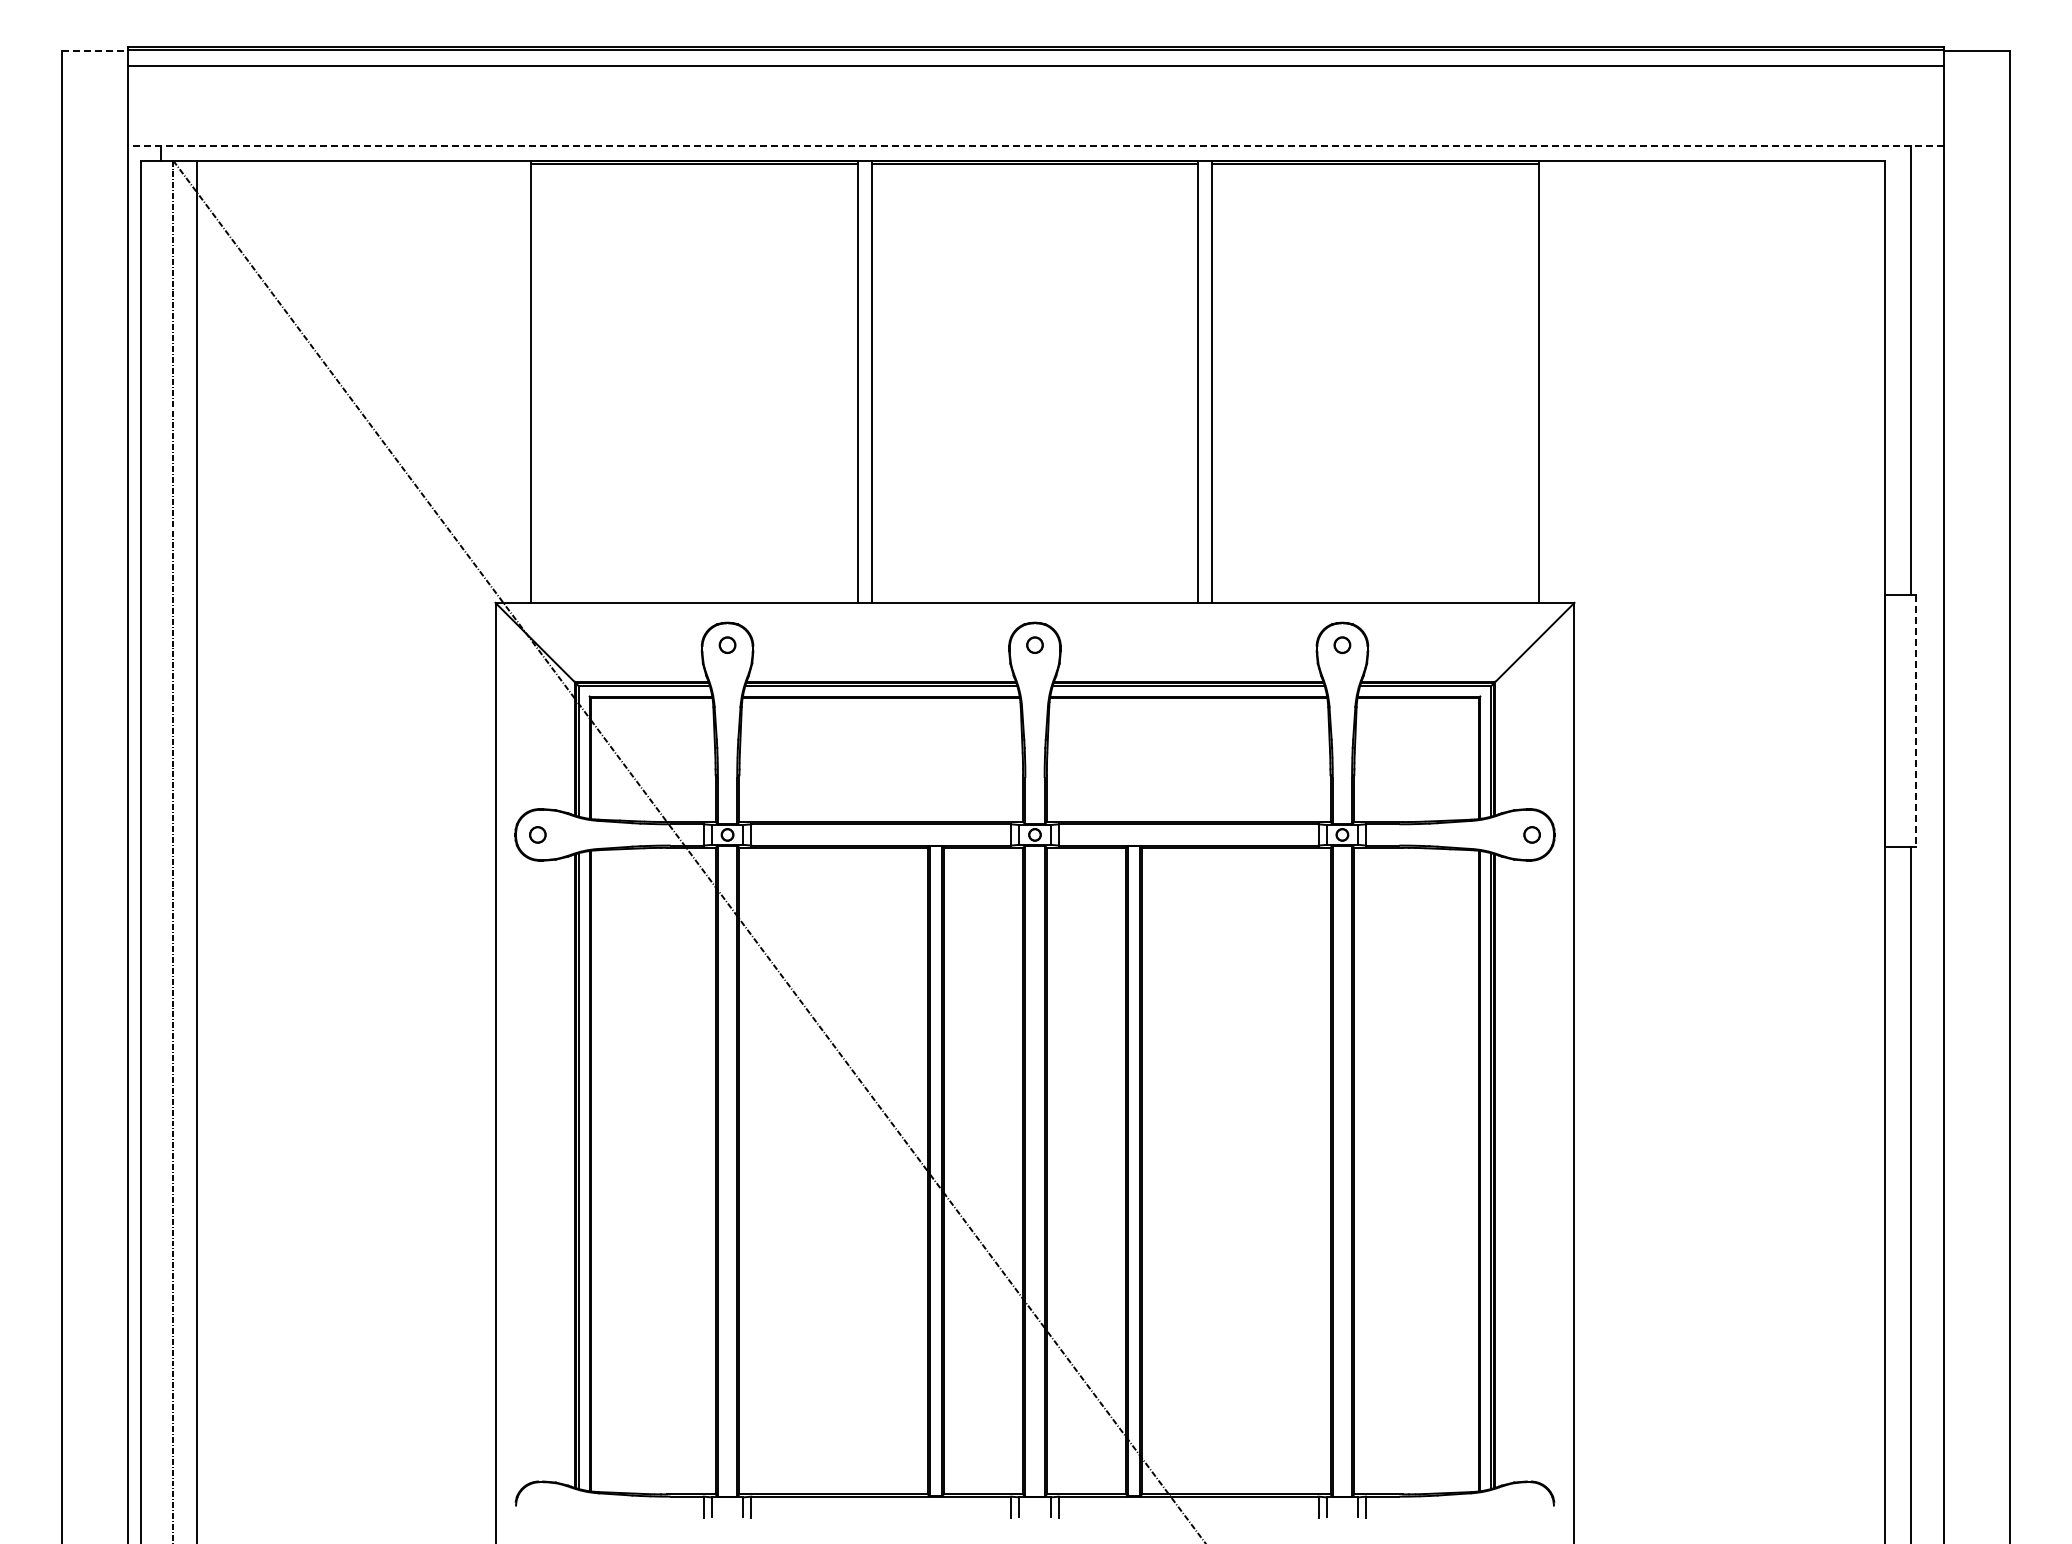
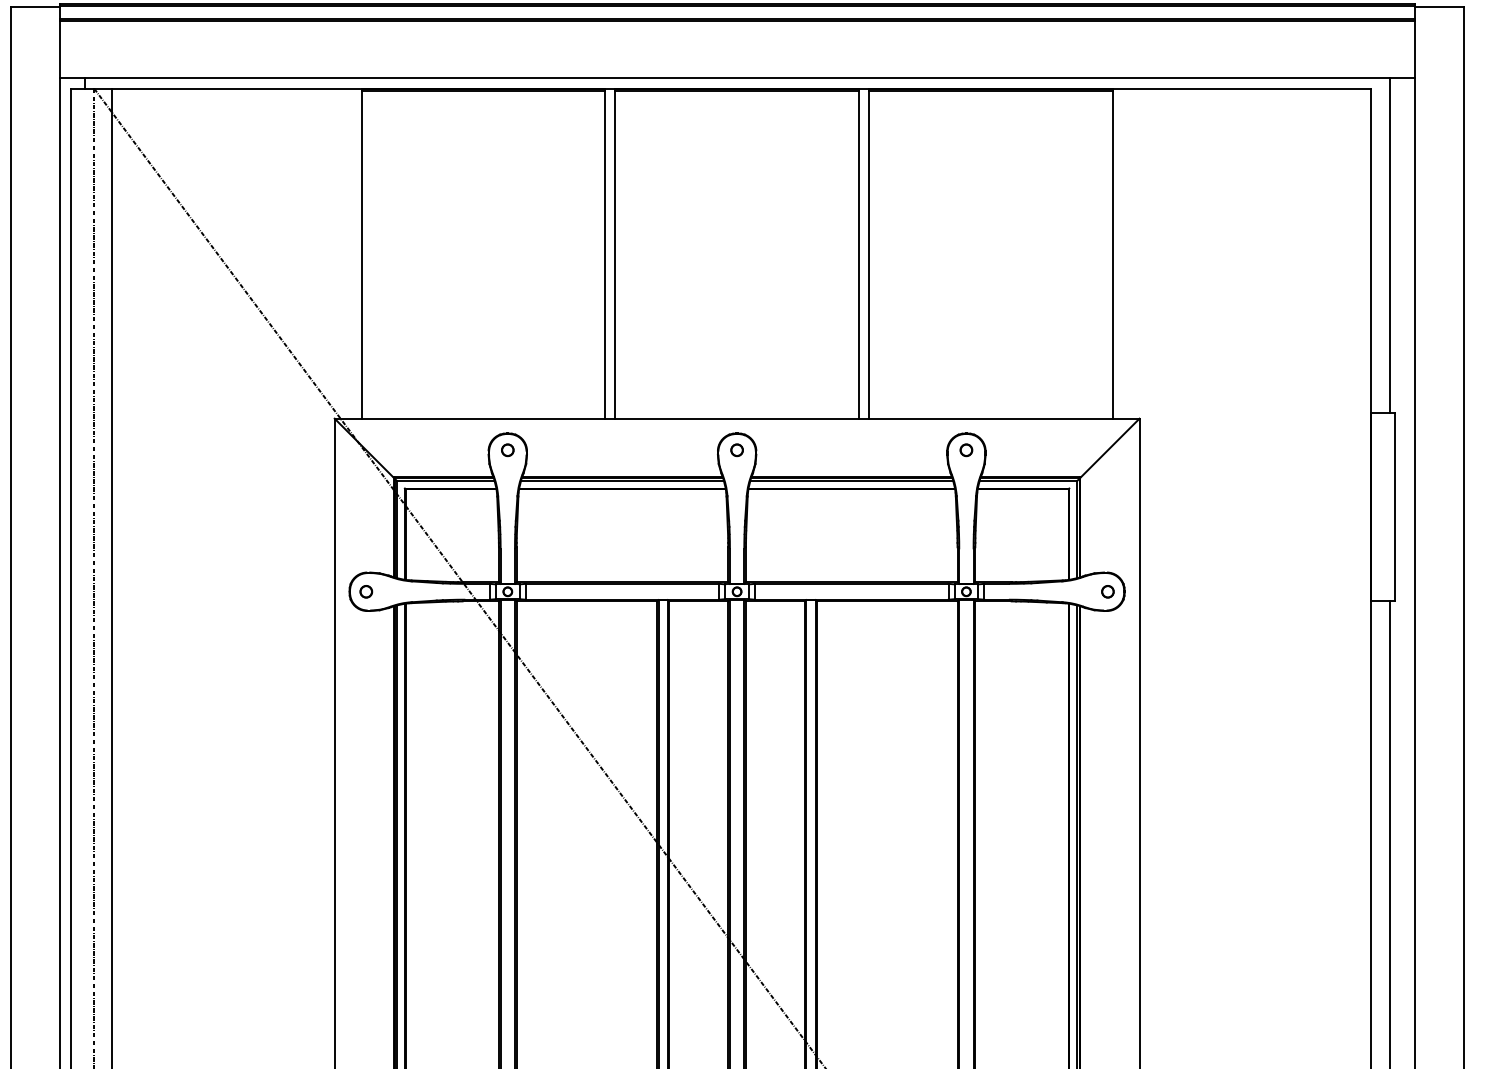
line: (94, 50) -> (35, 6), dashed -> solid
line: (1035, 70) -> (737, 21), added
line: (1035, 145) -> (737, 77), dashed -> solid
line: (1916, 720) -> (1394, 506), dashed -> solid

